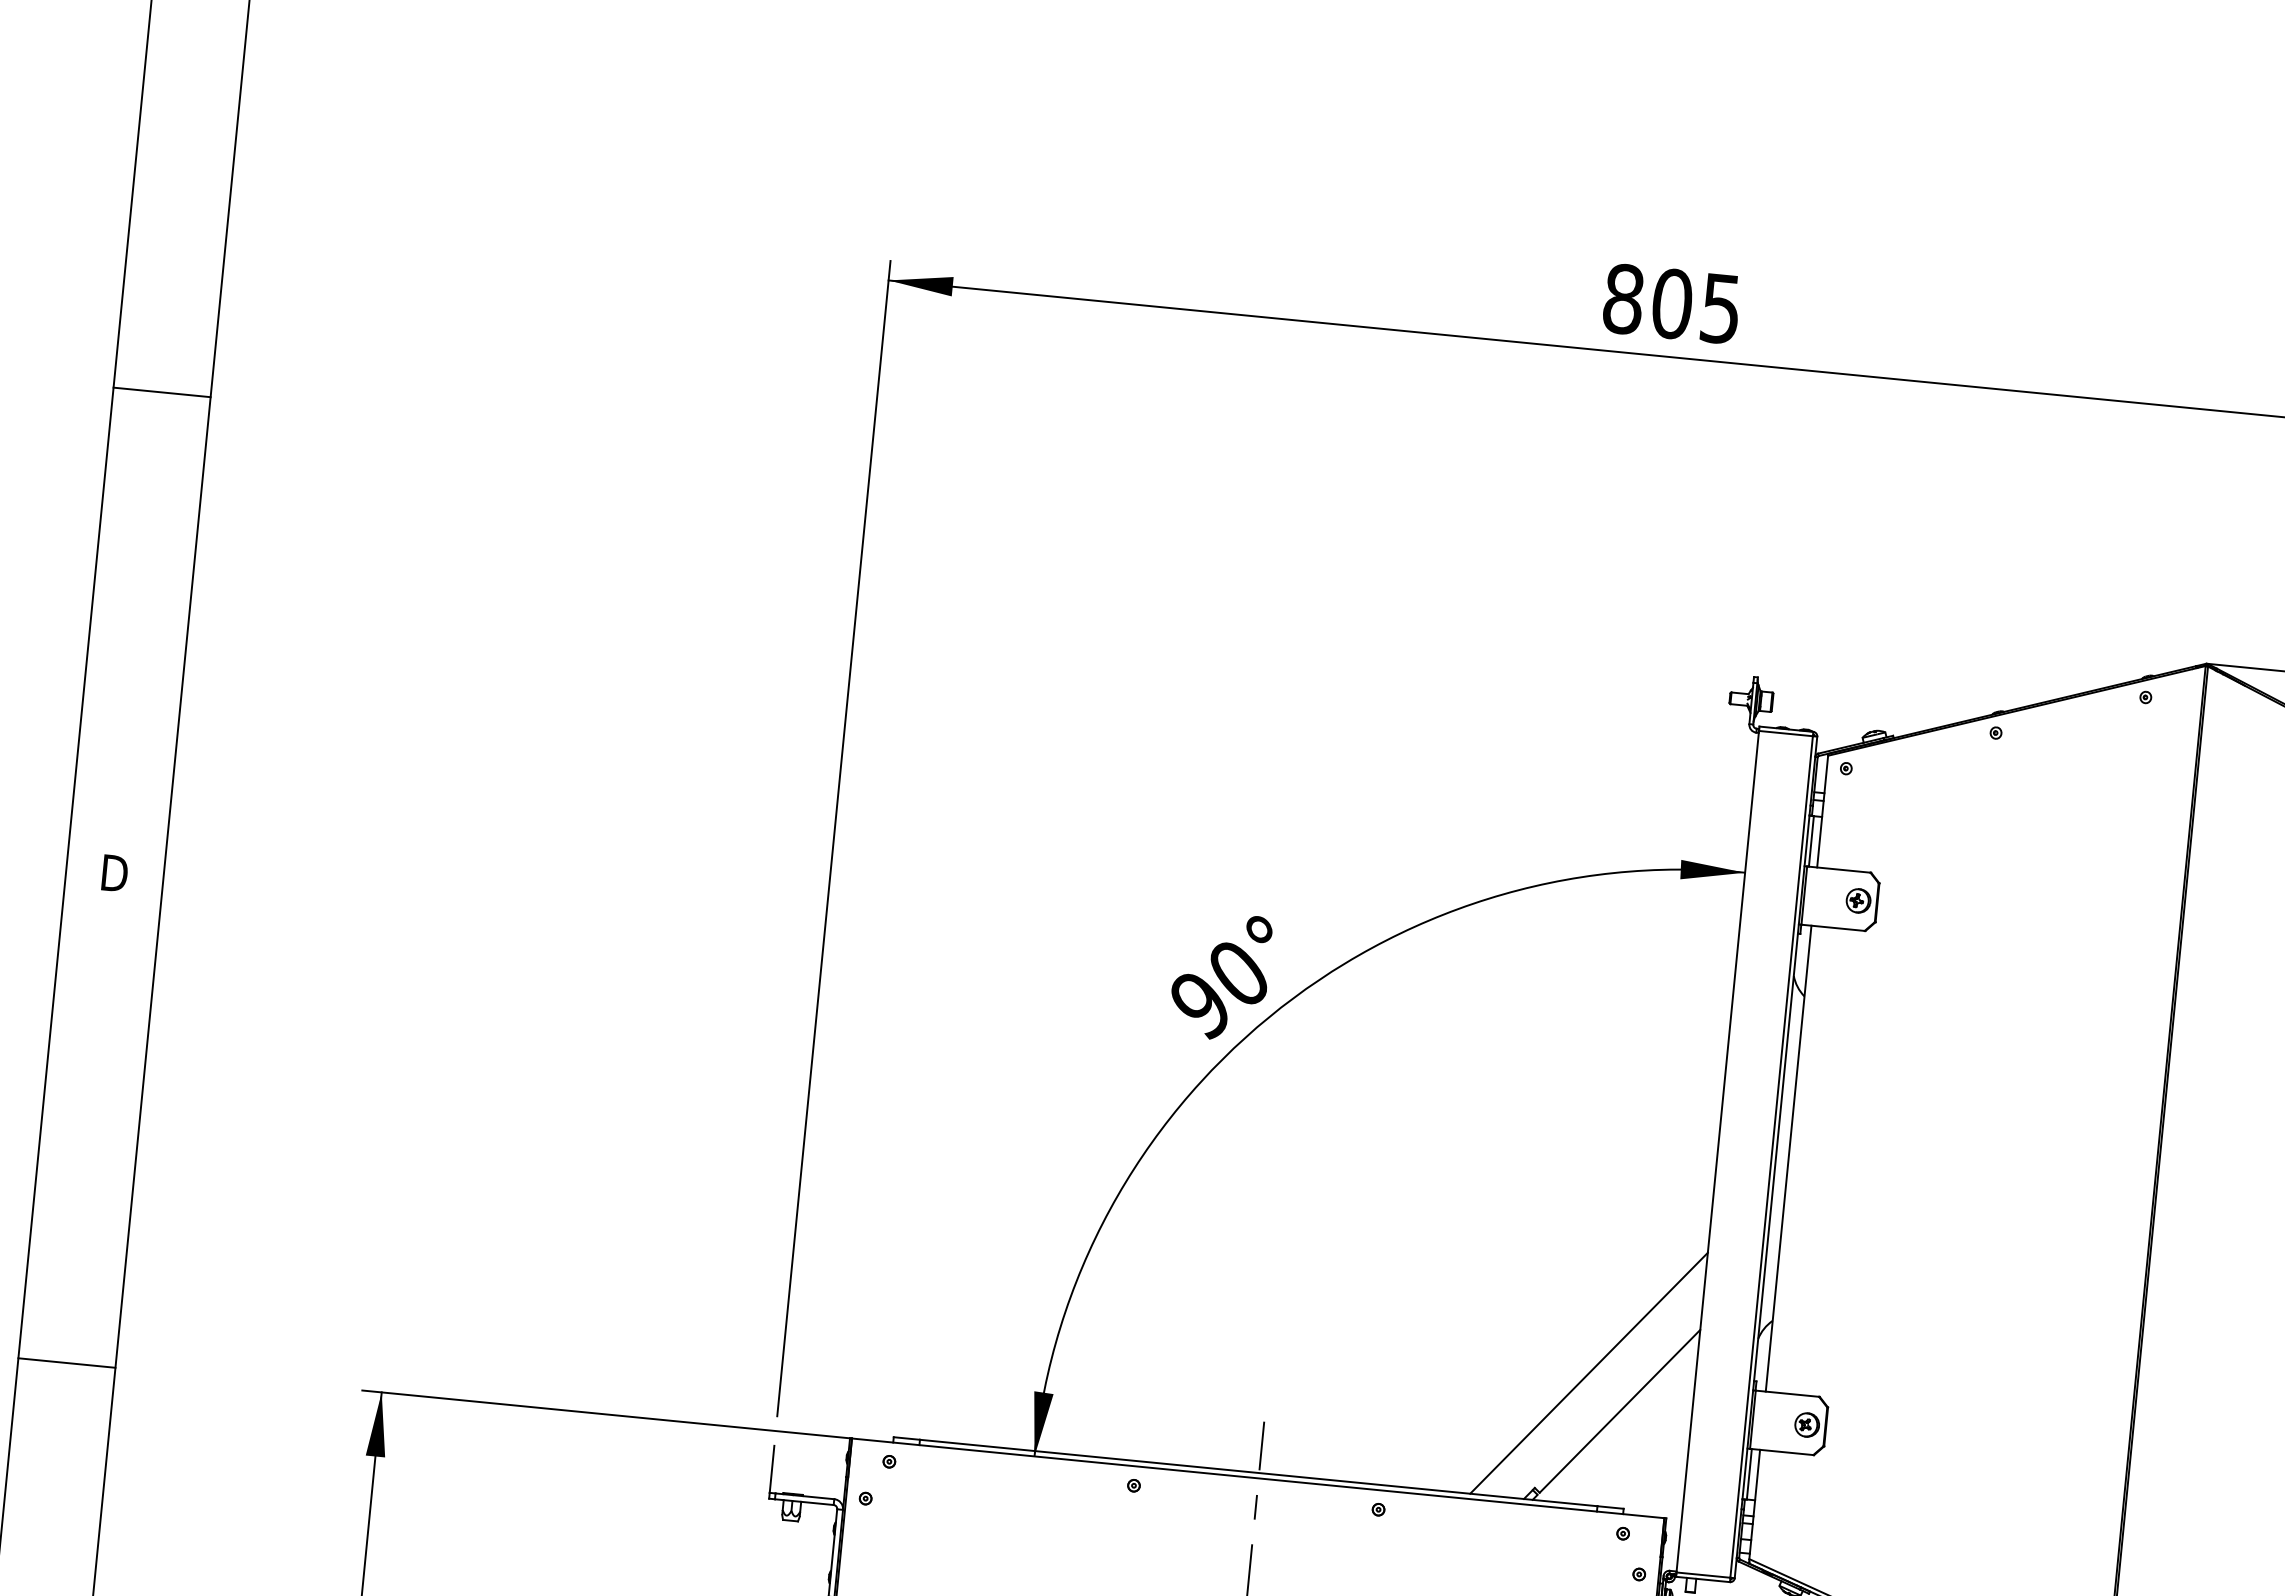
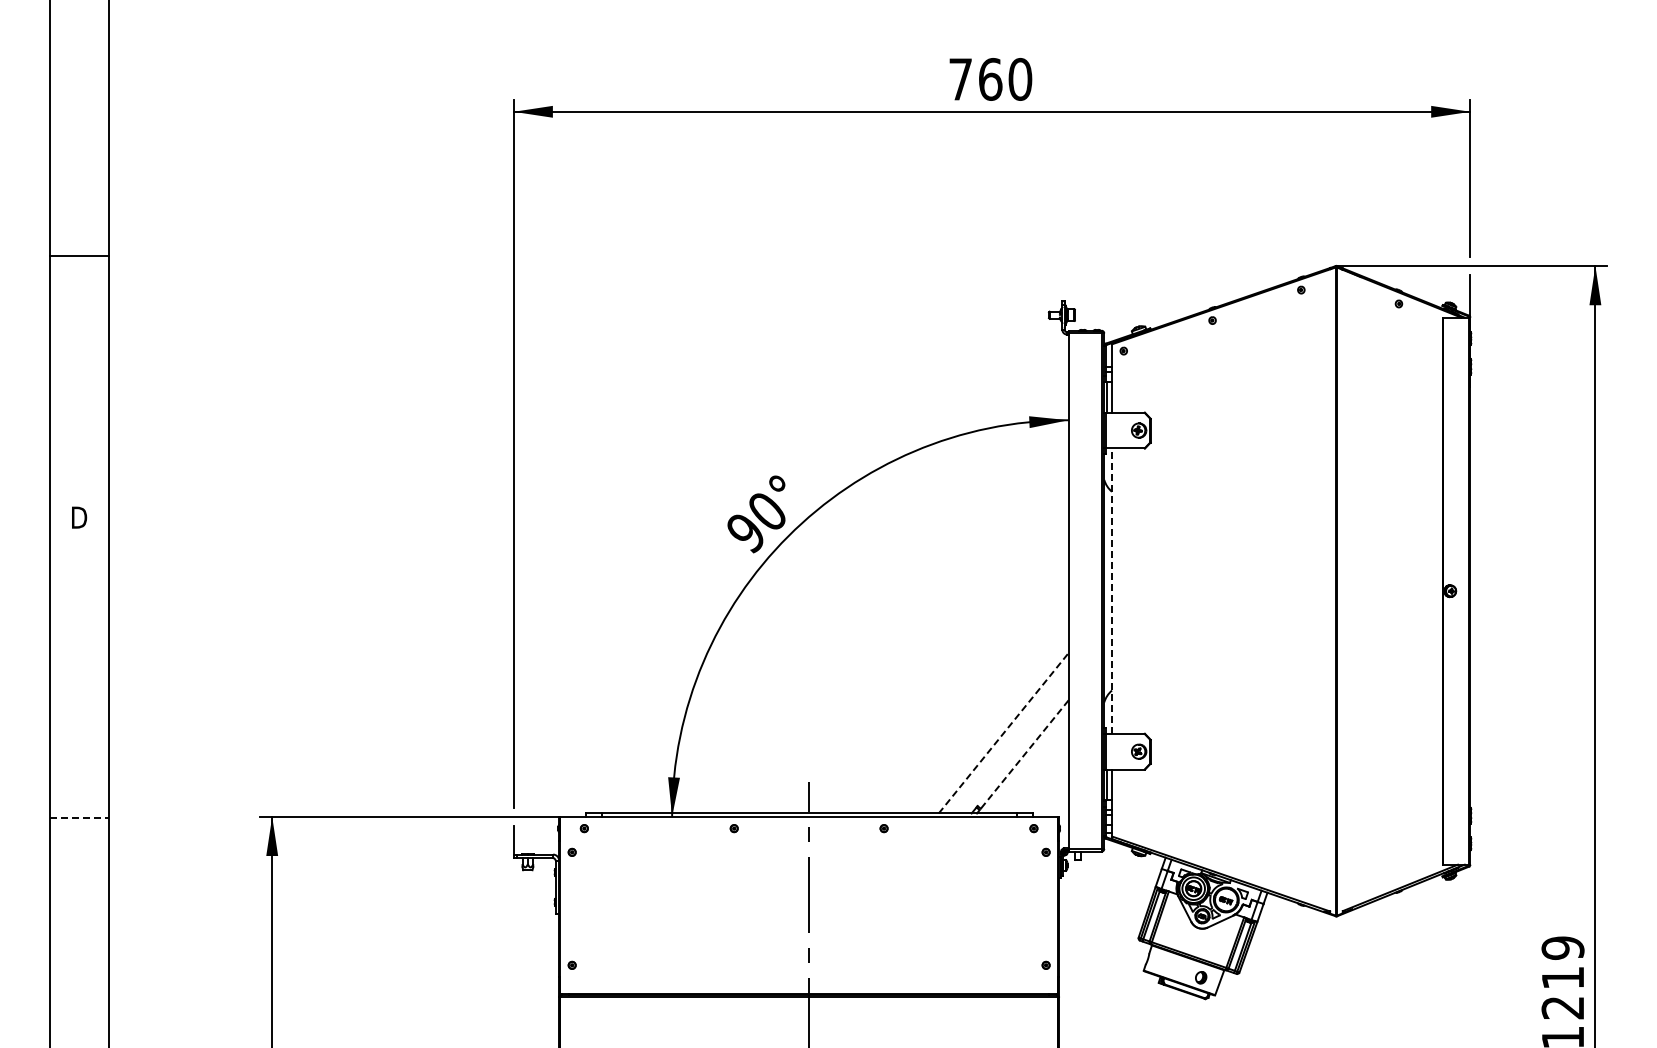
text: (1672, 302) -> (990, 78), 805 -> 760
line: (162, 391) -> (79, 255), moved
line: (1789, 1159) -> (1112, 591), solid -> dashed
line: (67, 1362) -> (79, 817), solid -> dashed
line: (1588, 1371) -> (1003, 732), solid -> dashed
line: (1619, 1411) -> (1024, 754), solid -> dashed

